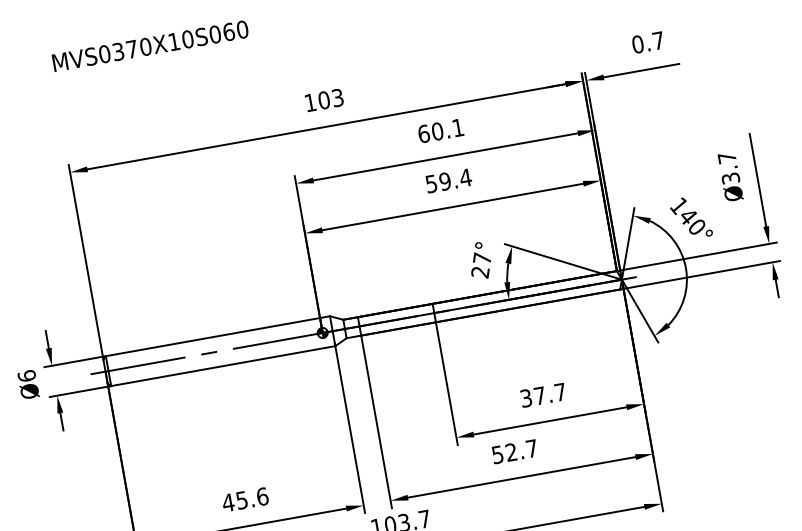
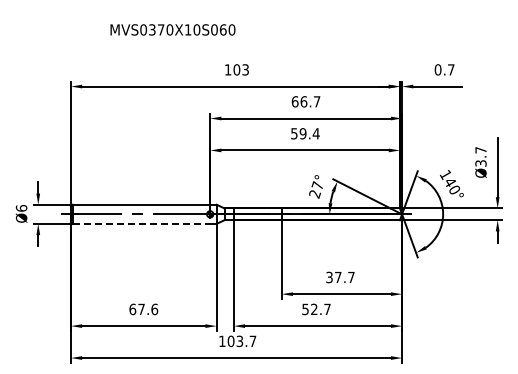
text: (149, 45) -> (172, 29), moved
text: (447, 129) -> (310, 101), 60.1 -> 66.7
line: (218, 366) -> (141, 223), solid -> dashed
text: (234, 501) -> (136, 309), 45.6 -> 67.6

